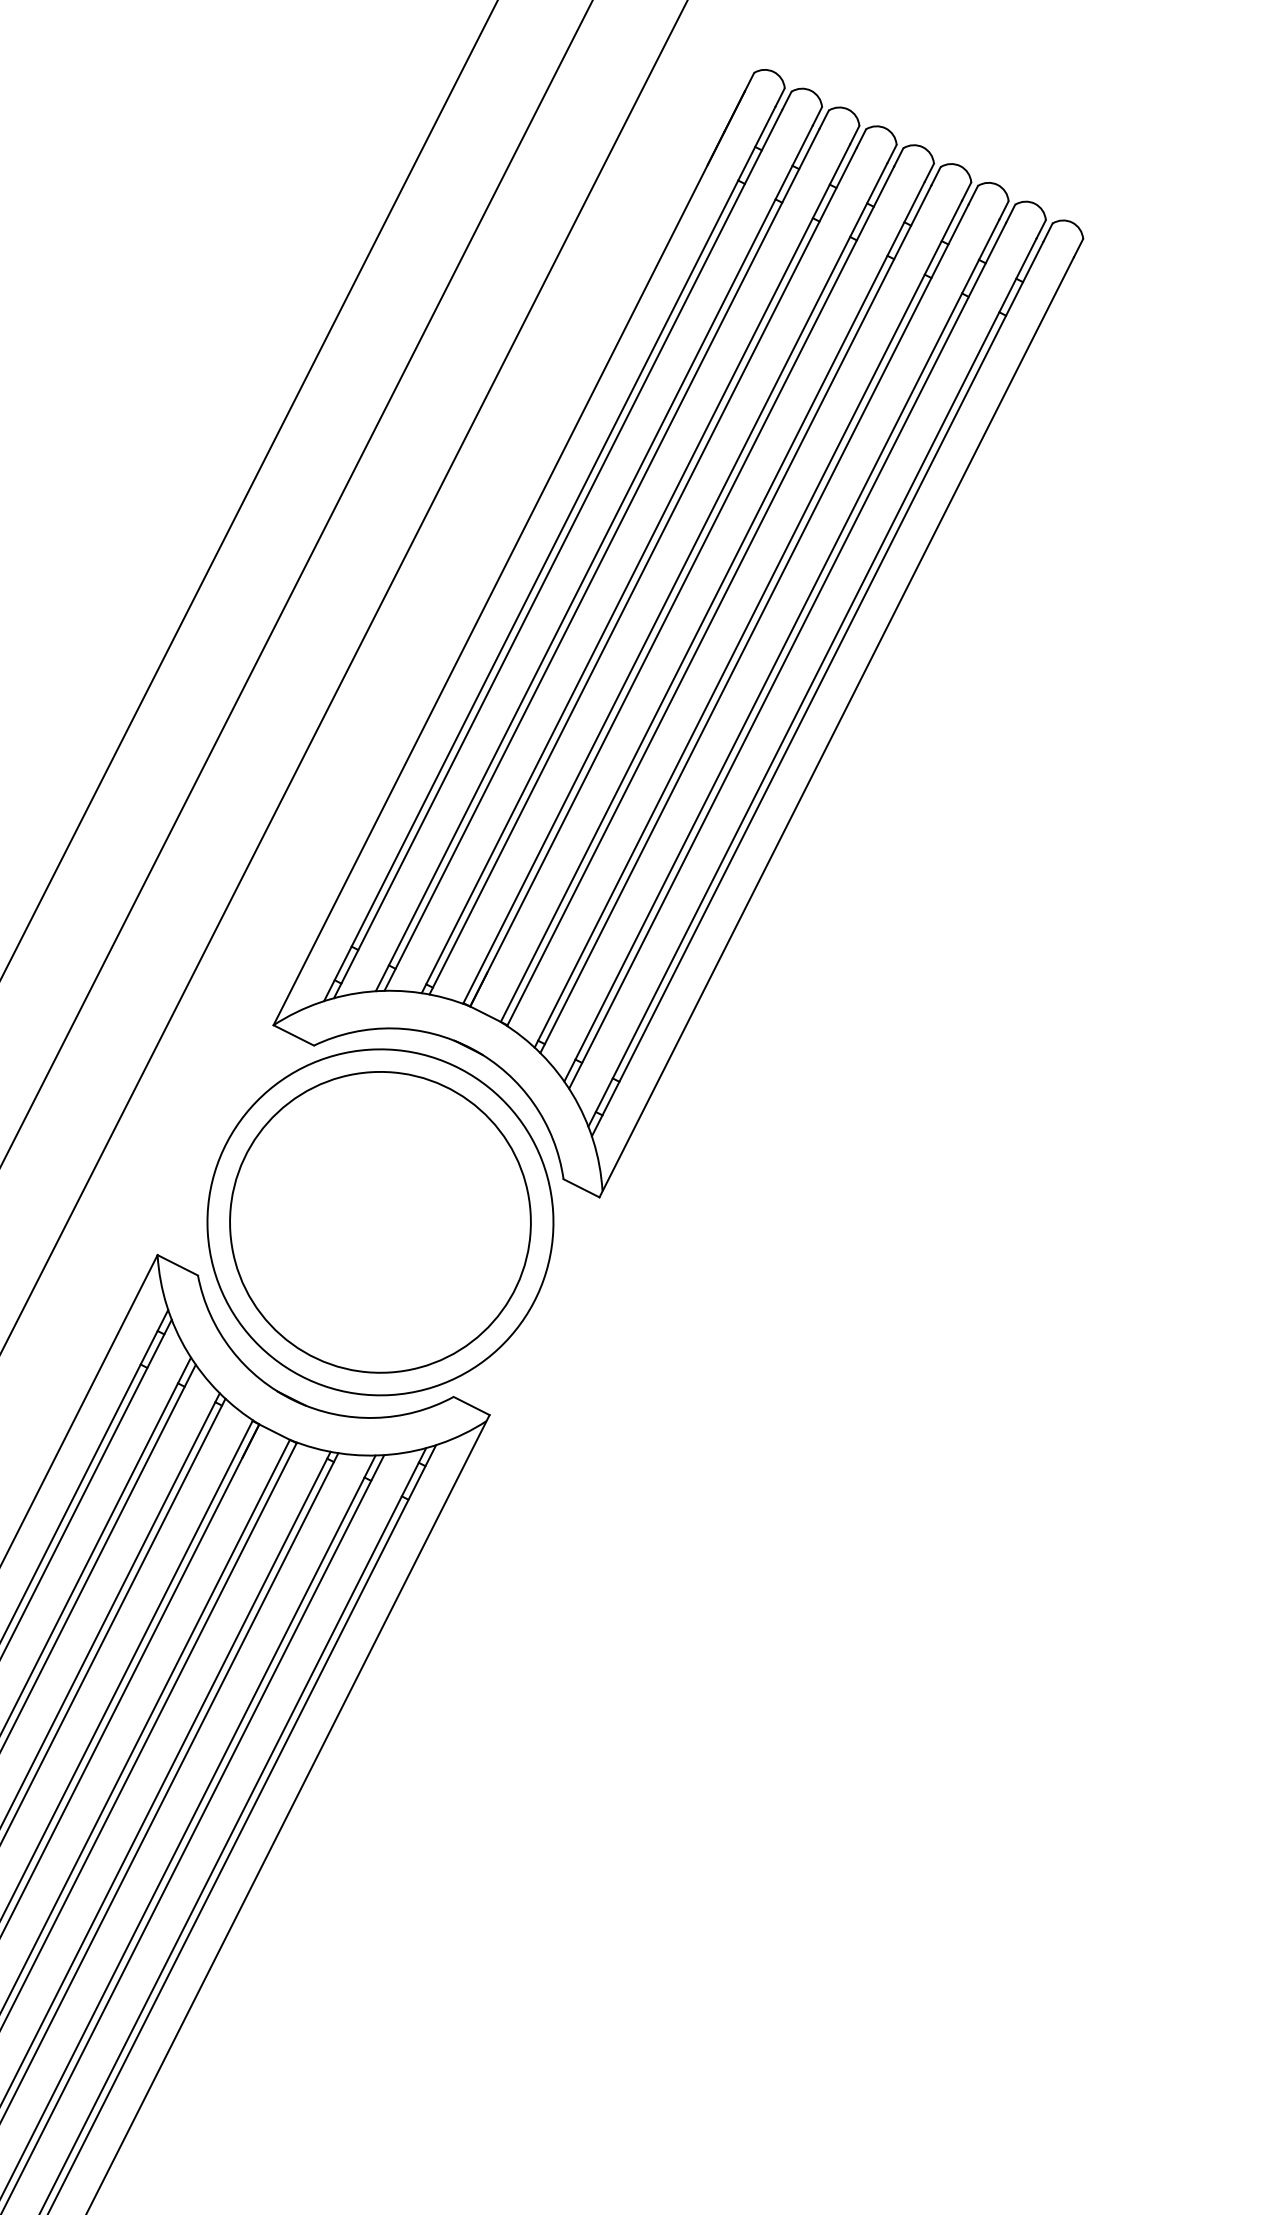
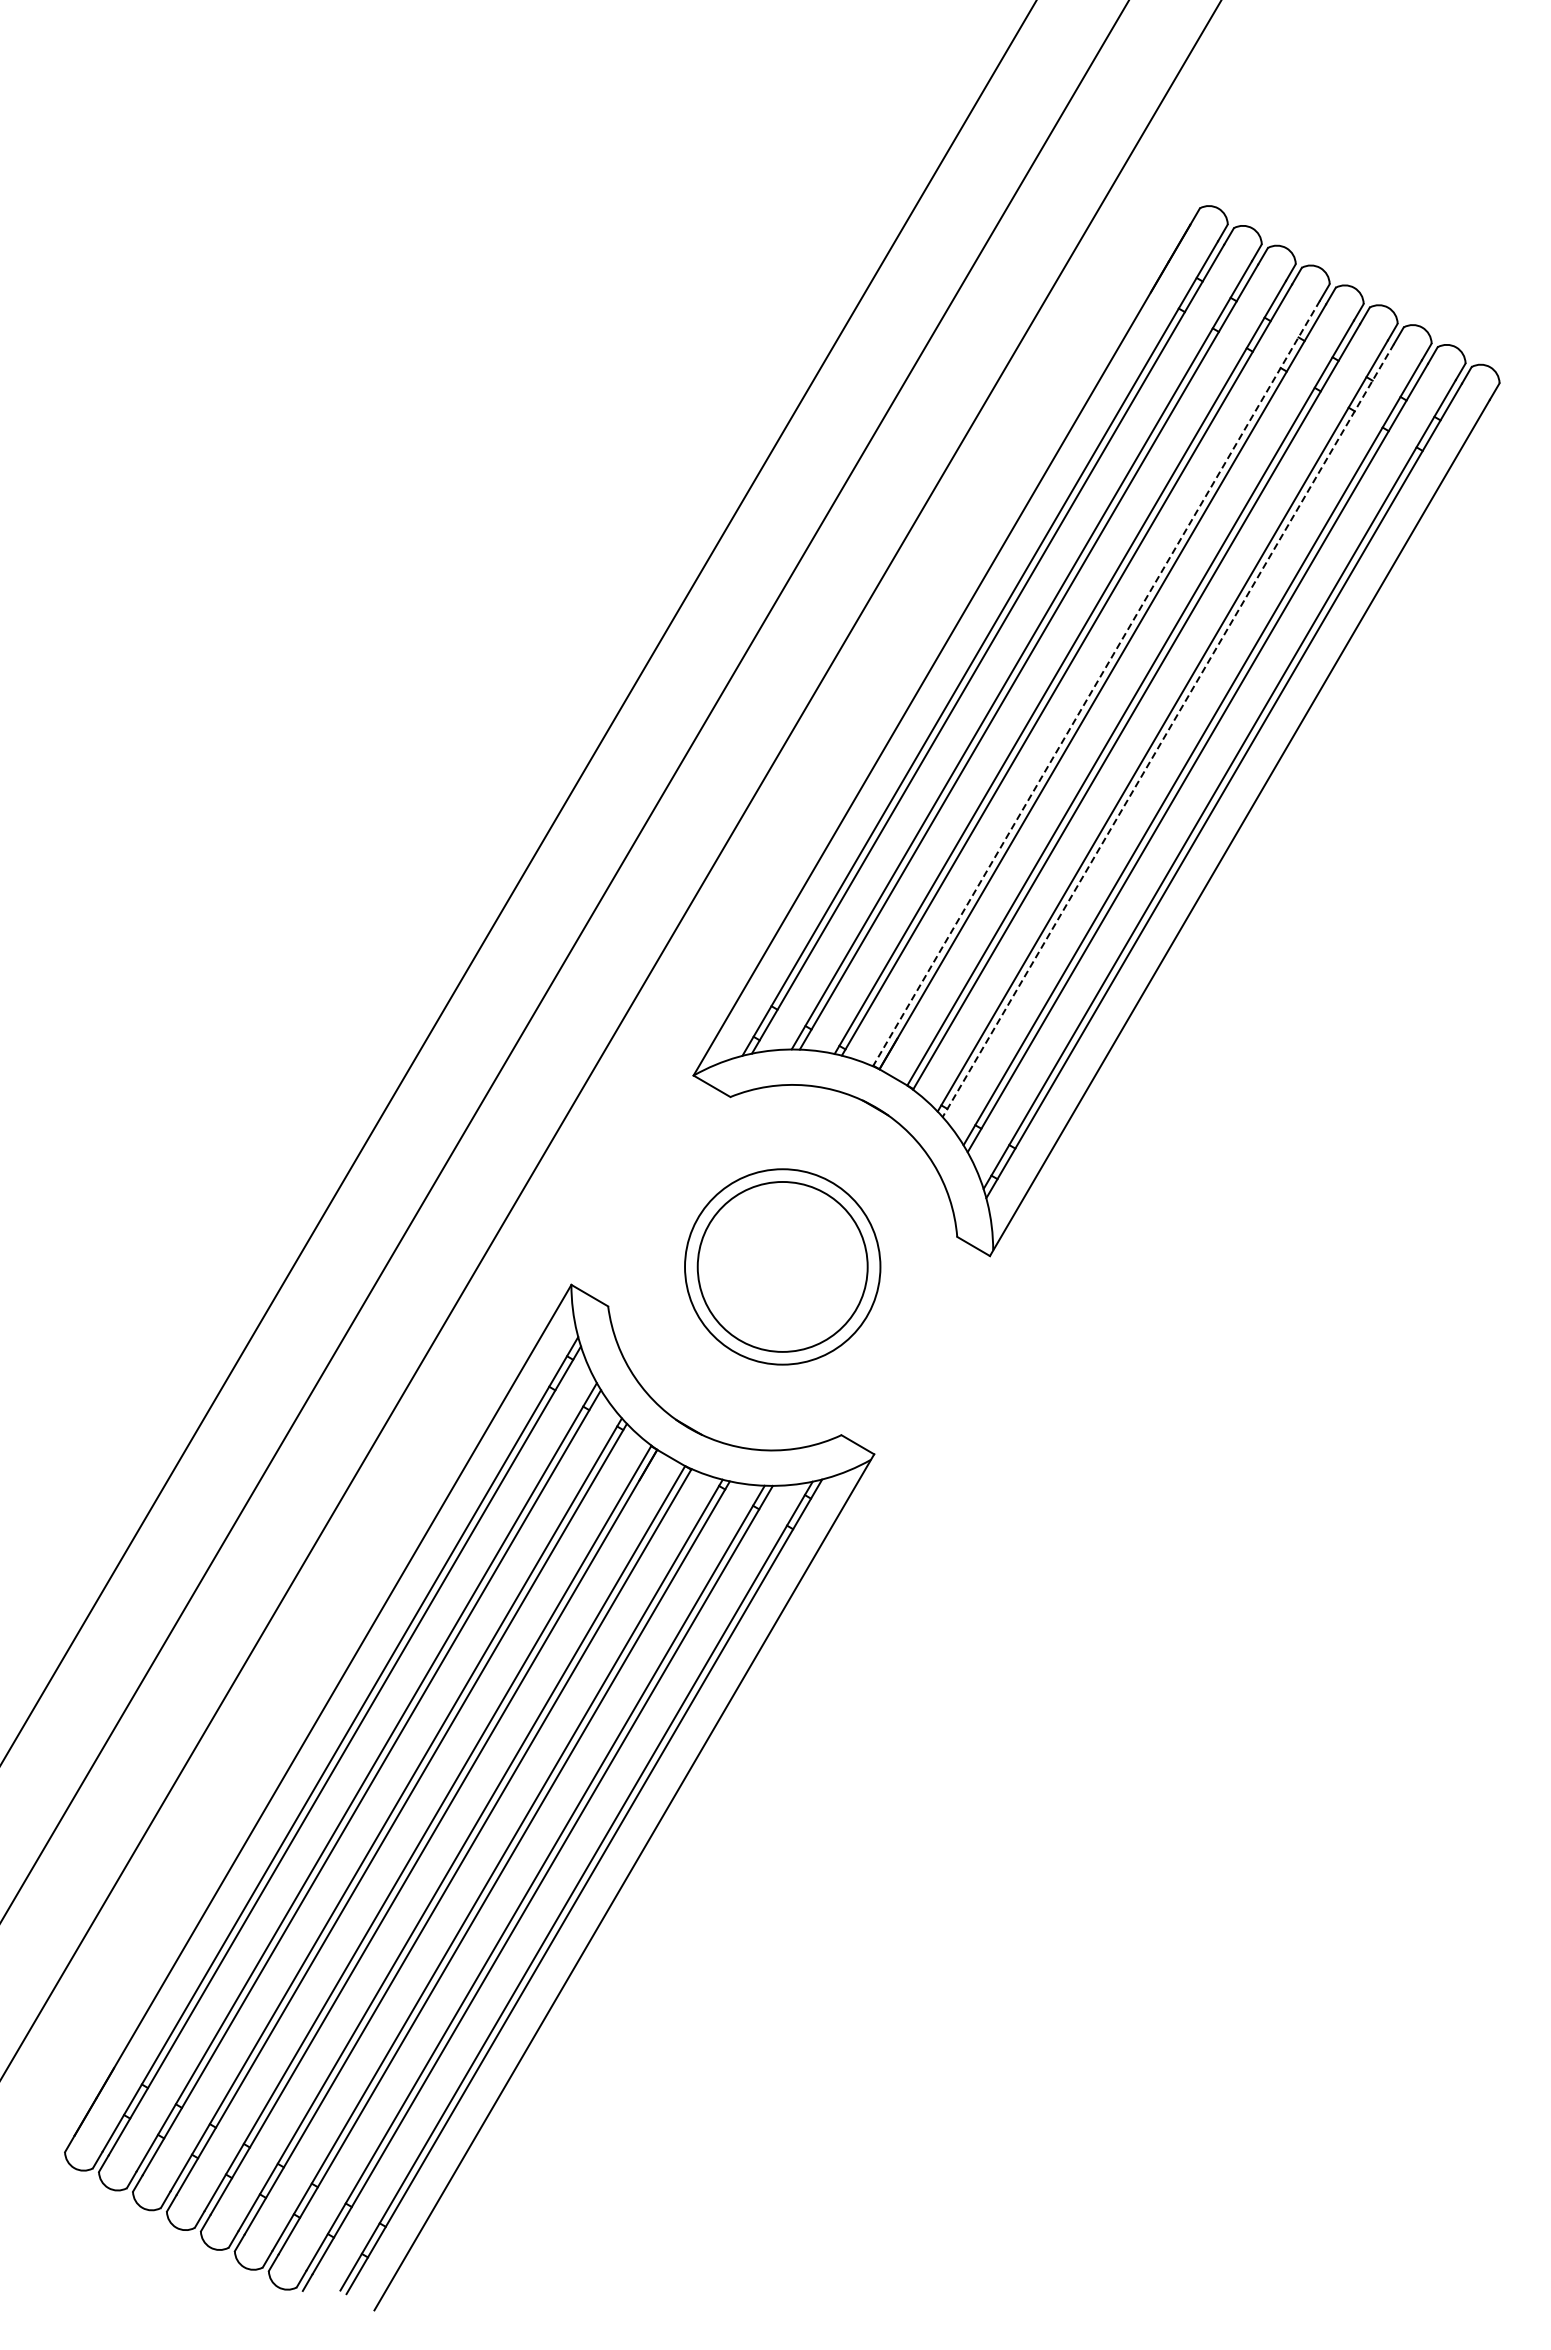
line: (675, 583) -> (1096, 683), solid -> dashed
line: (754, 628) -> (1168, 730), solid -> dashed
circle: (380, 1221) -> (782, 1266), size x0.6
circle: (380, 1221) -> (782, 1266), size x0.6

